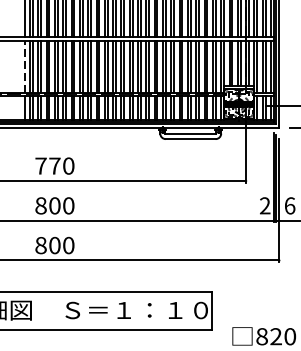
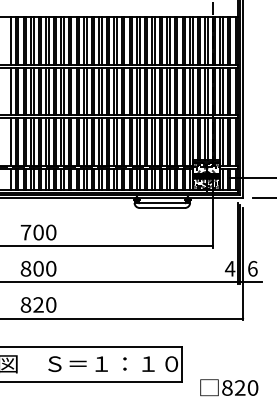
line: (24, 67) -> (10, 142), dashed -> solid
text: (54, 166) -> (38, 232), 770 -> 700
text: (264, 205) -> (229, 268), 2 -> 4
text: (54, 245) -> (38, 304), 800 -> 820

